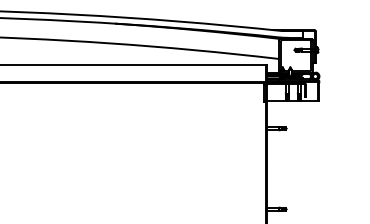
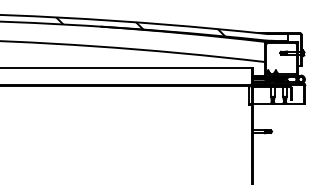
hatch: (154, 23) -> (140, 26), added

